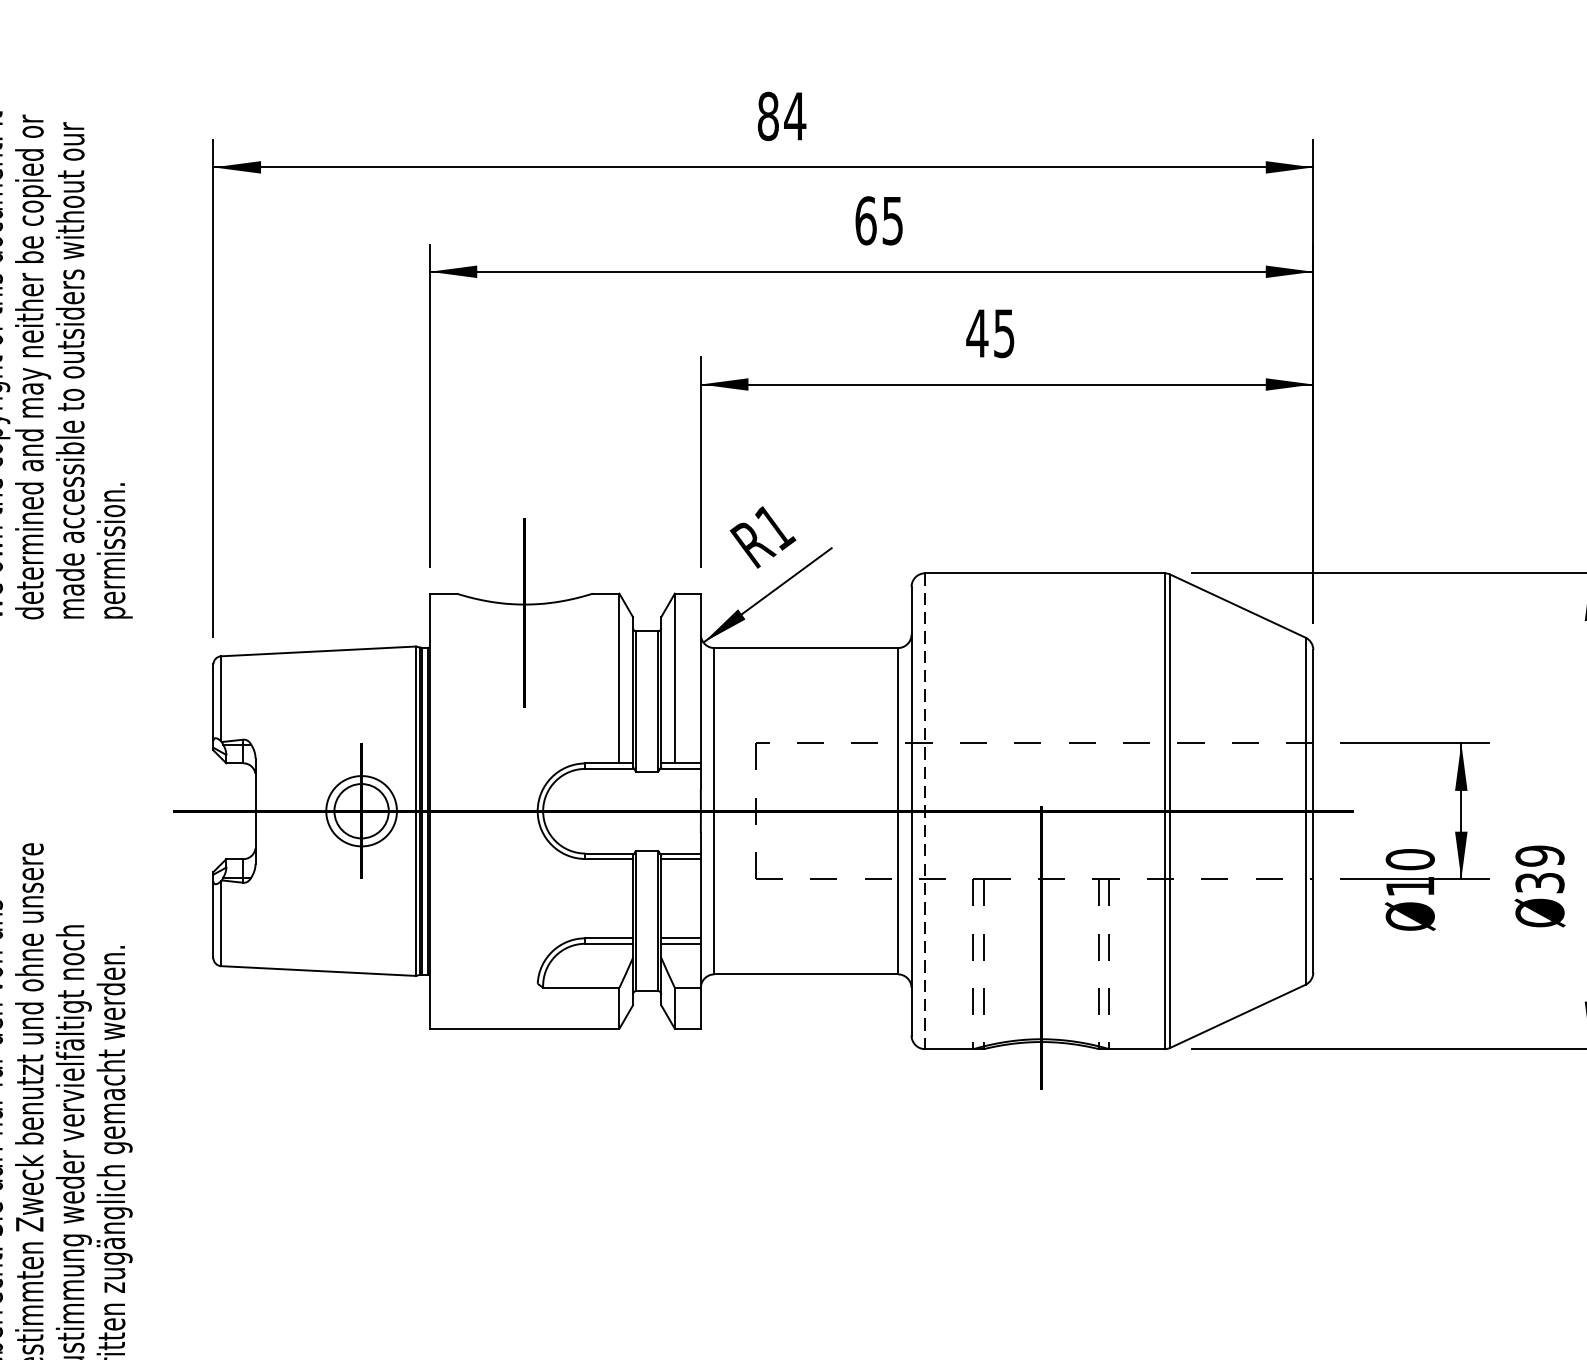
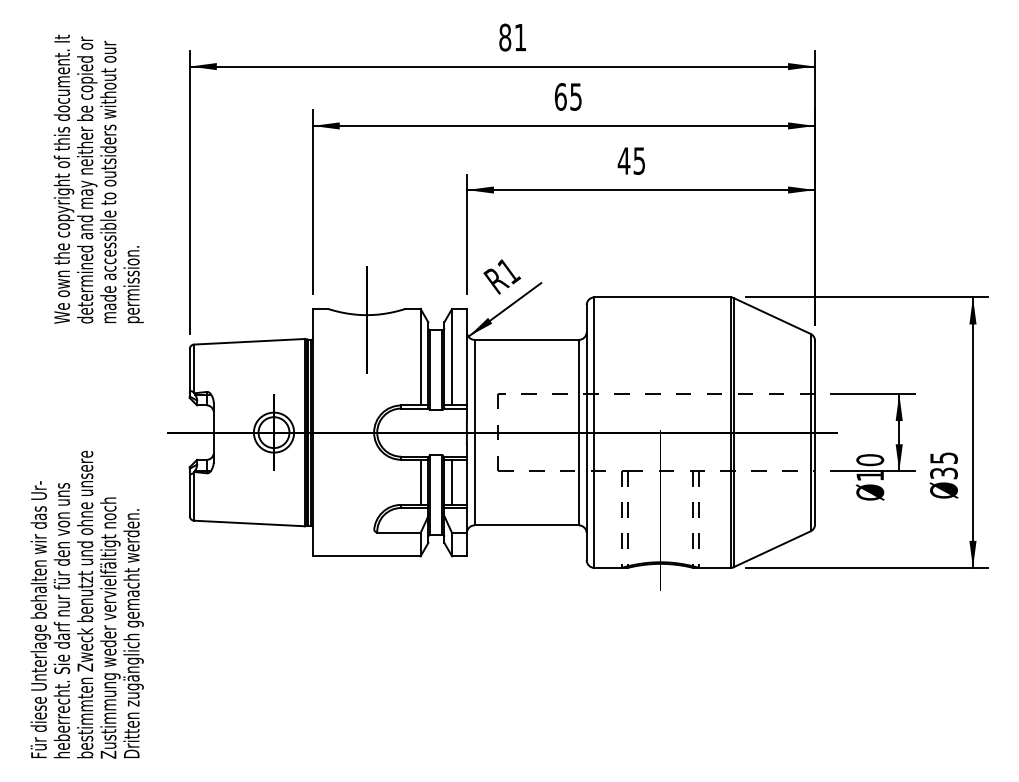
text: (795, 116) -> (520, 37), 84 -> 81
line: (925, 812) -> (594, 433), dashed -> solid
text: (1539, 856) -> (943, 458), 39 -> 35
line: (619, 897) -> (420, 481), added
line: (675, 897) -> (452, 481), added

